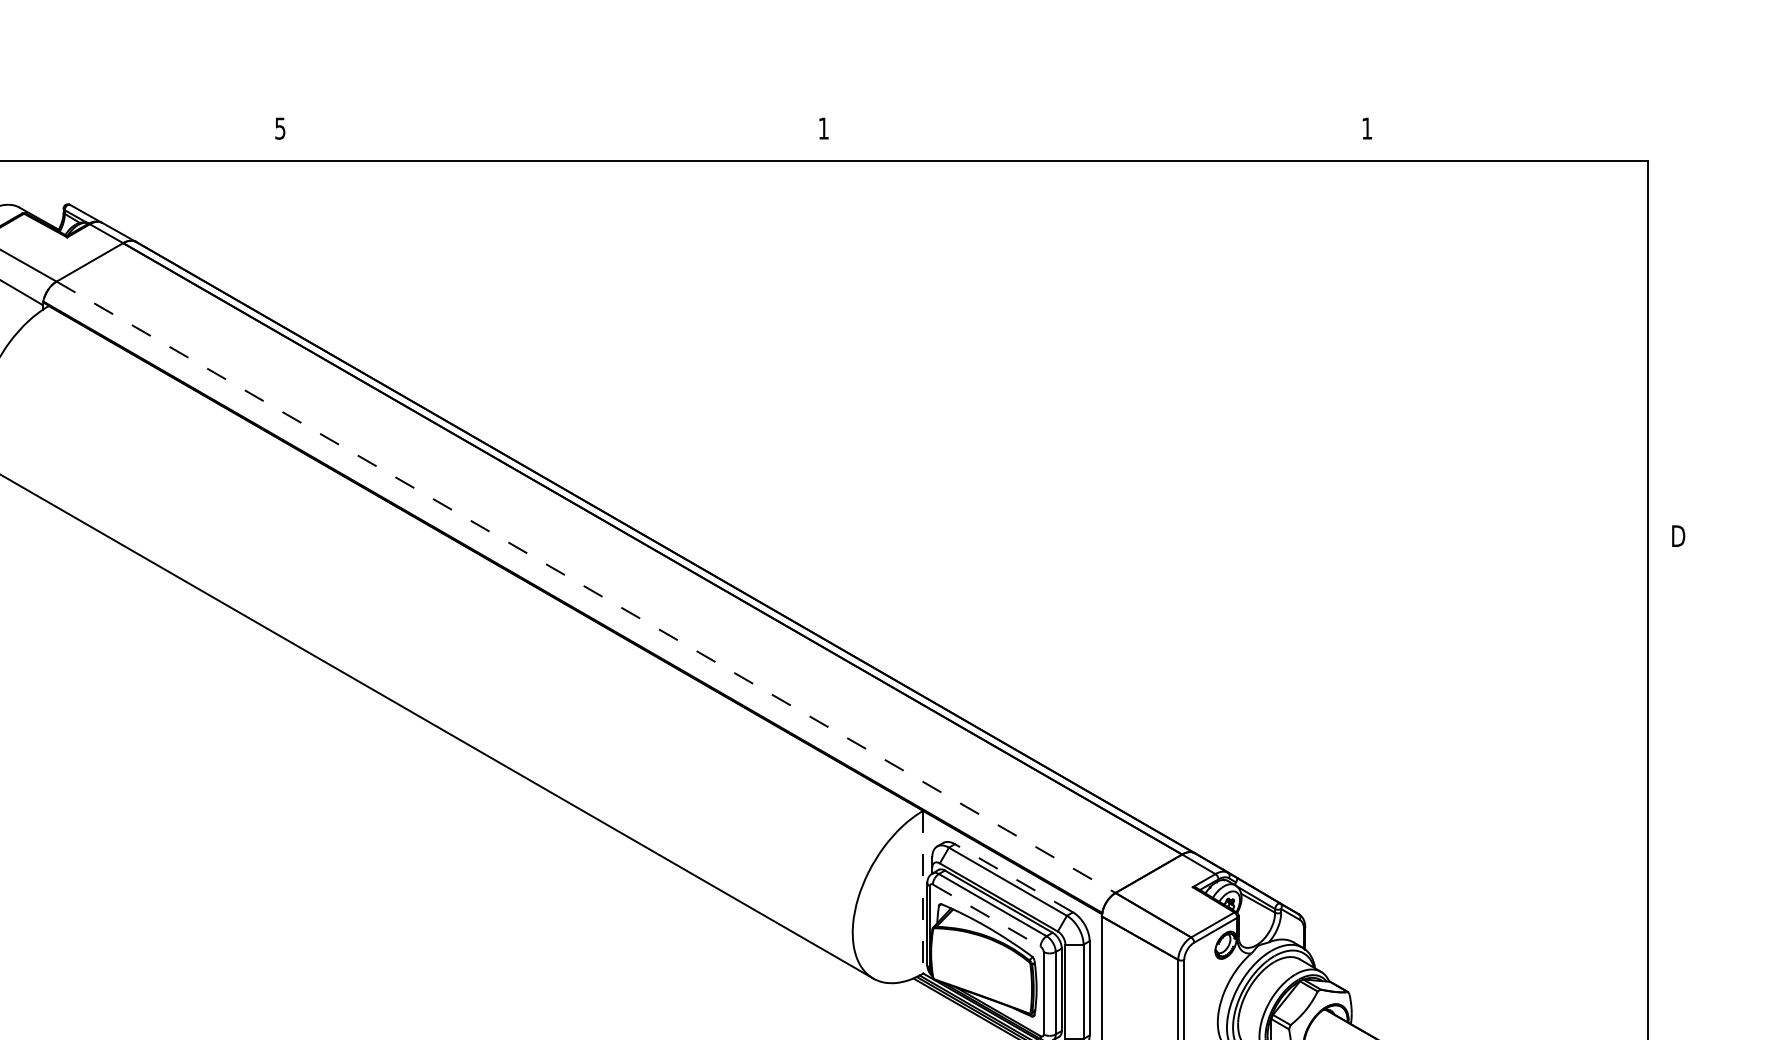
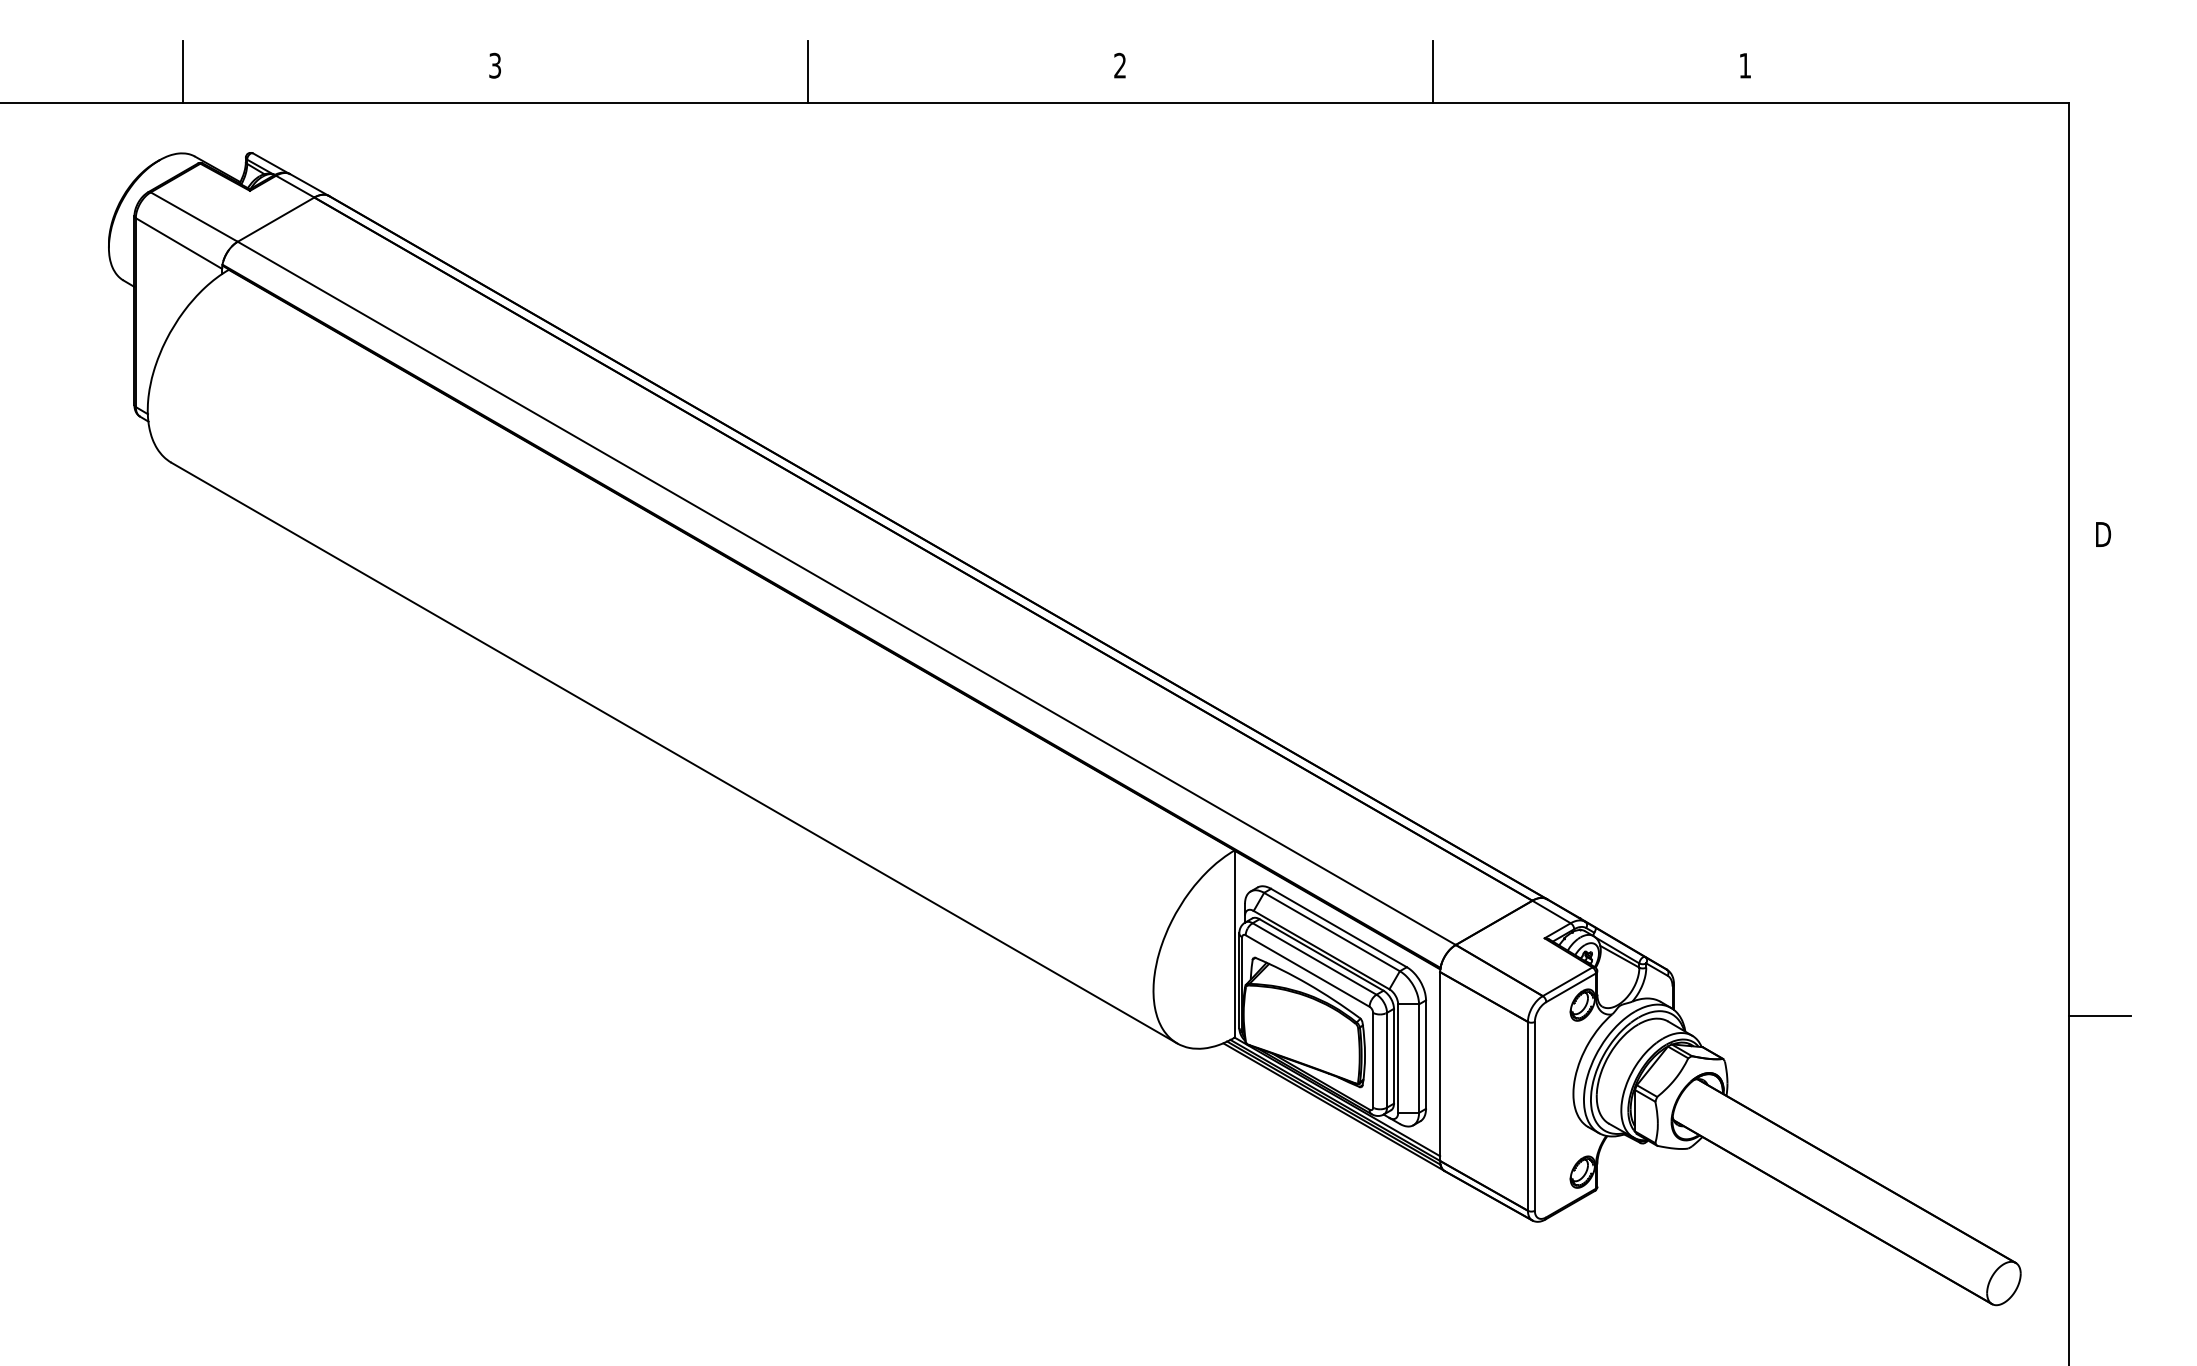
text: (280, 127) -> (495, 64), 5 -> 3
text: (823, 128) -> (1119, 65), 1 -> 2
line: (8, 133) -> (182, 71), added
line: (551, 133) -> (807, 71), added
line: (1095, 133) -> (1432, 71), added
line: (586, 587) -> (847, 593), dashed -> solid
line: (1013, 877) -> (1338, 927), dashed -> solid
line: (923, 892) -> (1234, 944), dashed -> solid
line: (986, 916) -> (1307, 971), dashed -> solid
line: (1675, 954) -> (2099, 1015), added

